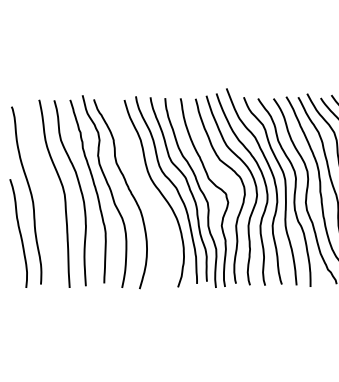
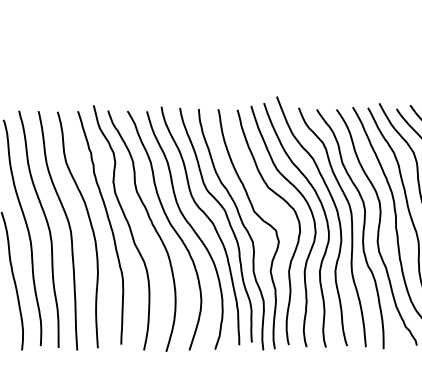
curve: (45, 189) -> (46, 225), added
curve: (143, 191) -> (171, 227), added

